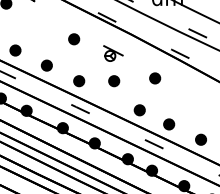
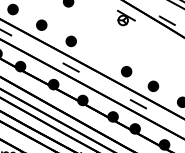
part: (113, 53) -> (126, 18), moved
part: (155, 78) -> (142, 42), removed
part: (114, 81) -> (104, 43), removed

